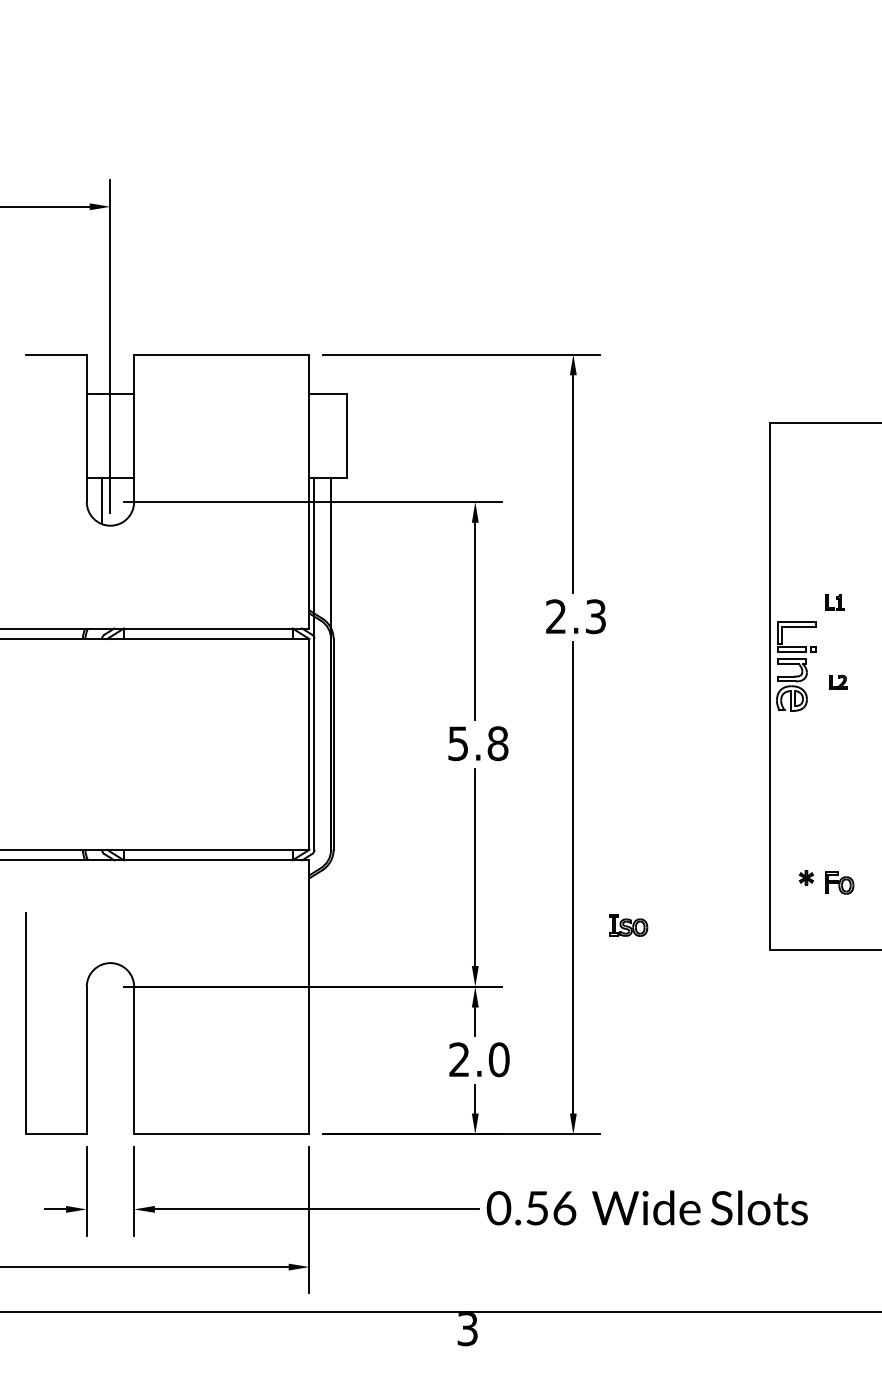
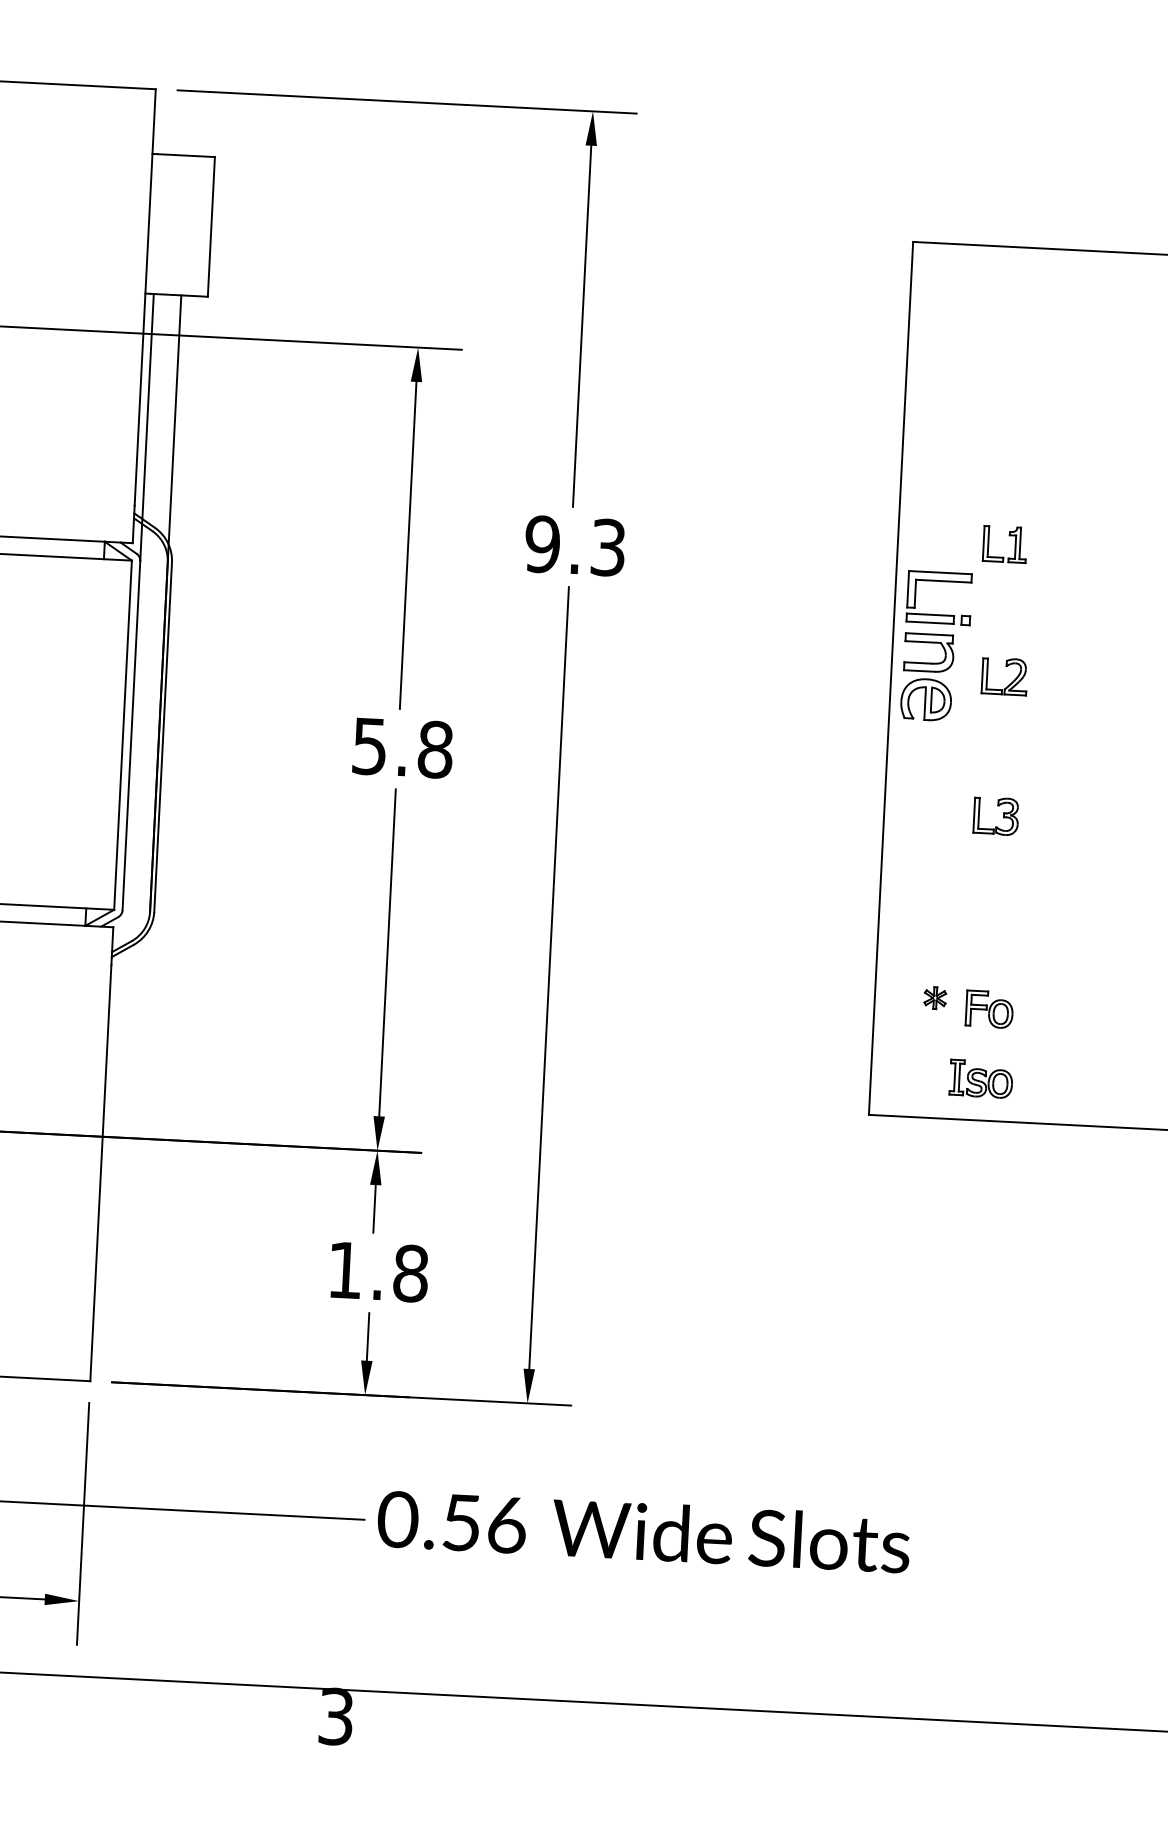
part: (834, 602) -> (1004, 544), size x1.43
text: (555, 616) -> (541, 543), 2.3 -> 9.3
part: (838, 681) -> (1004, 675), size x1.67
part: (837, 766) -> (996, 816), added
part: (628, 925) -> (981, 1079), moved
text: (479, 1059) -> (378, 1271), 2.0 -> 1.8

